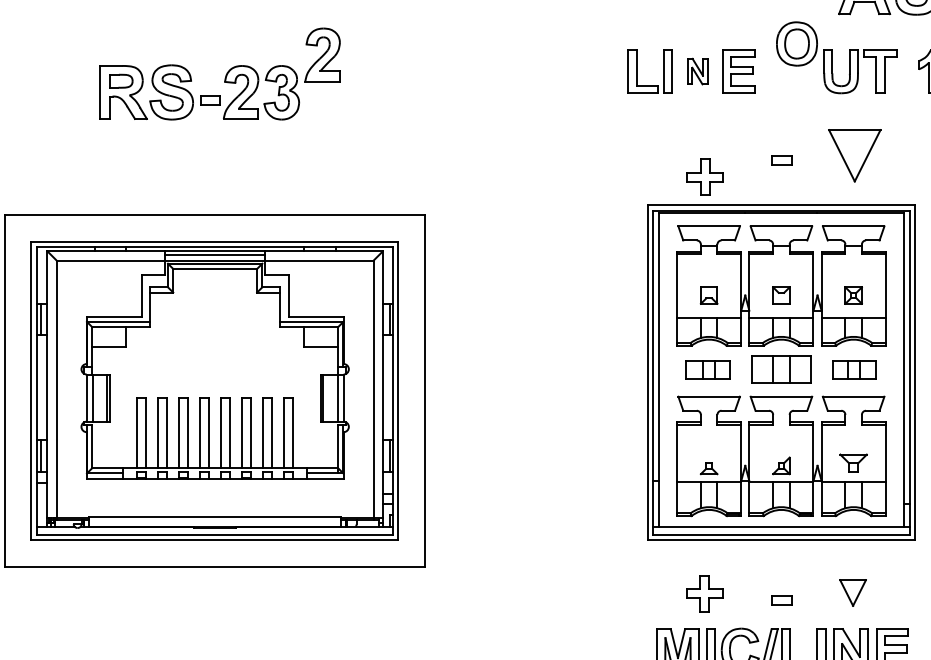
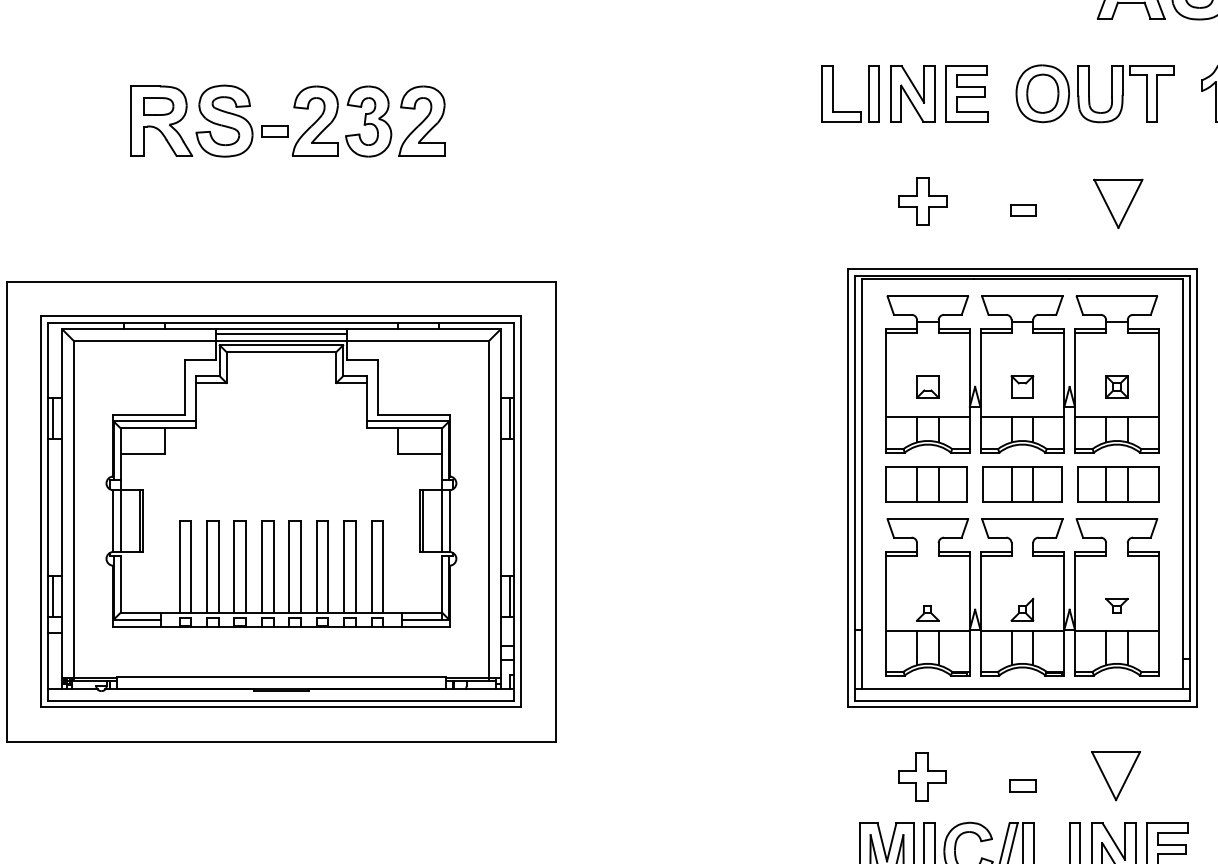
part: (796, 43) -> (1042, 93), moved
part: (322, 54) -> (421, 120), moved
part: (697, 71) -> (912, 93), size x1.67
part: (854, 155) -> (1118, 203), size x0.71
part: (705, 177) -> (922, 201), moved
part: (708, 370) -> (926, 484), size x1.43
part: (854, 370) -> (1118, 484), size x1.43
part: (853, 462) -> (1116, 605), size x0.62
part: (853, 593) -> (1116, 776), size x1.43

